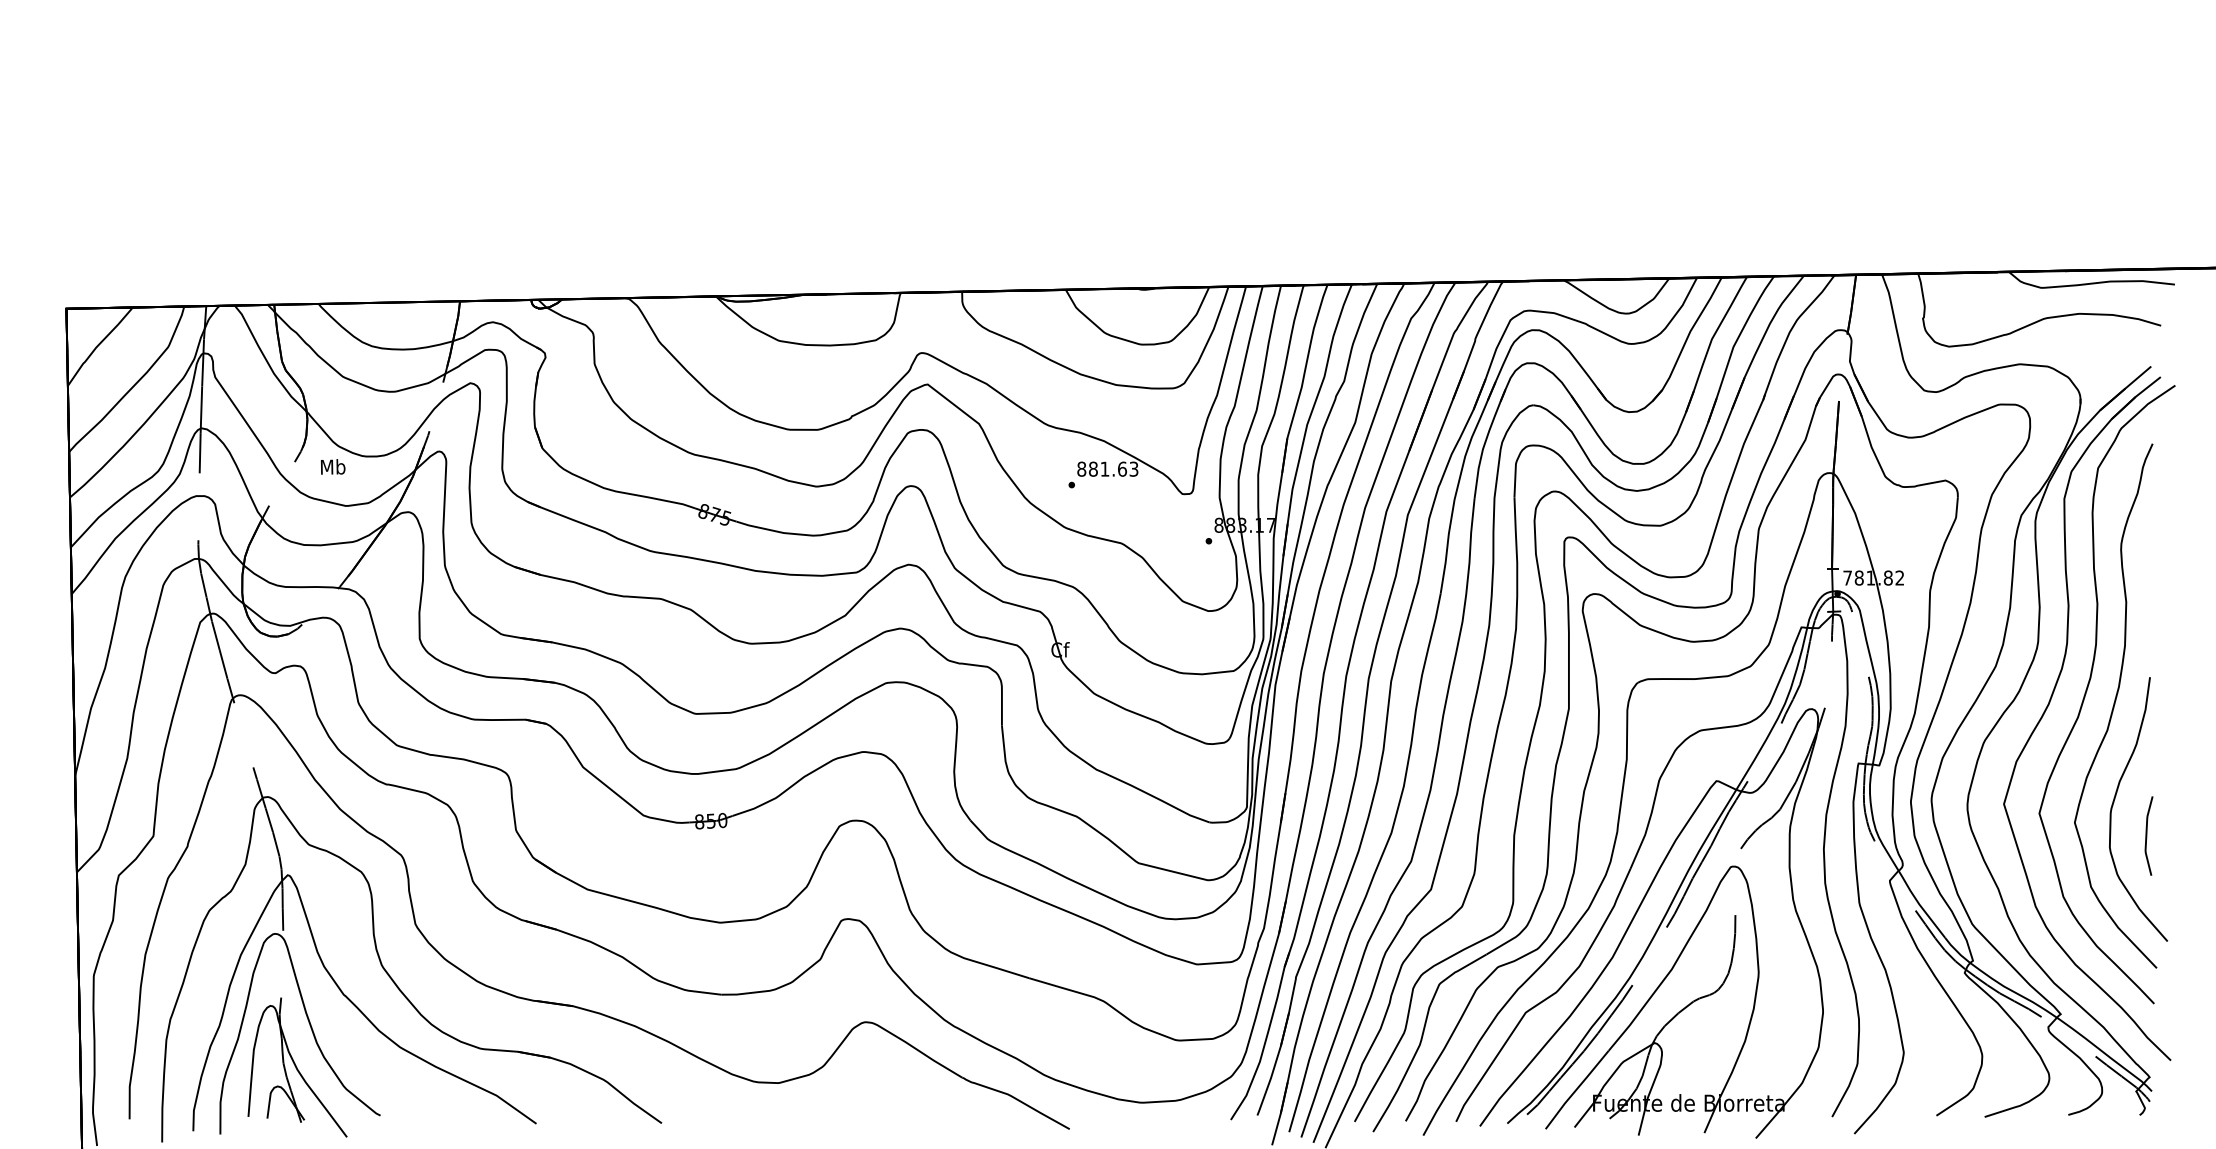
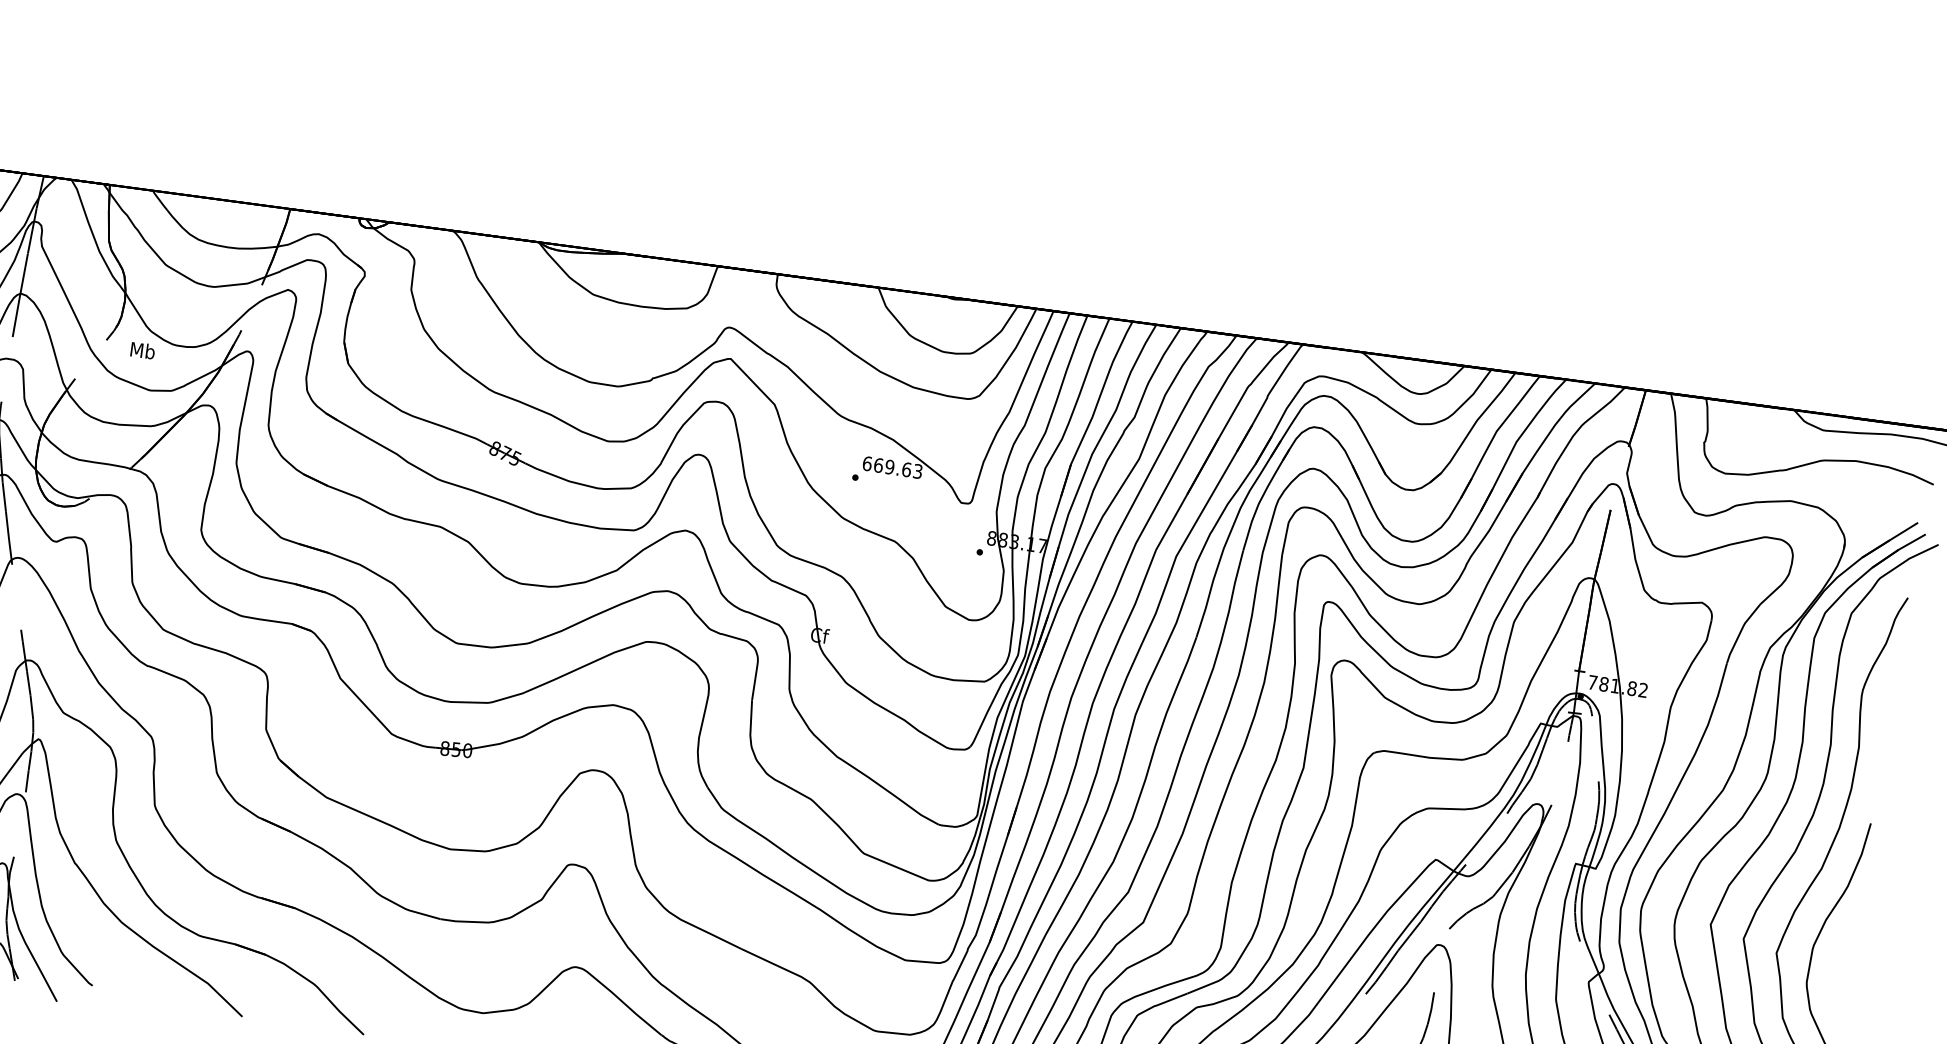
text: (1093, 468) -> (878, 464), 881.63 -> 669.63
curve: (2147, 835) -> (1844, 976), removed

